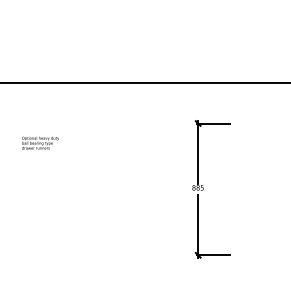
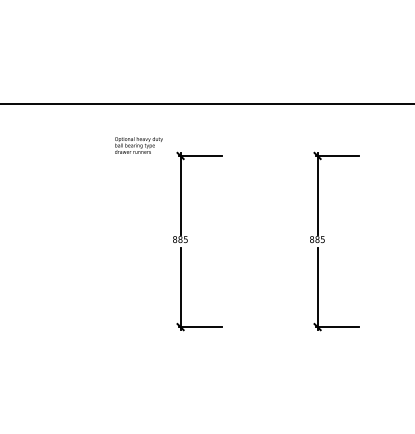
text: (40, 143) -> (138, 145), moved
part: (98, 189) -> (187, 241), added

